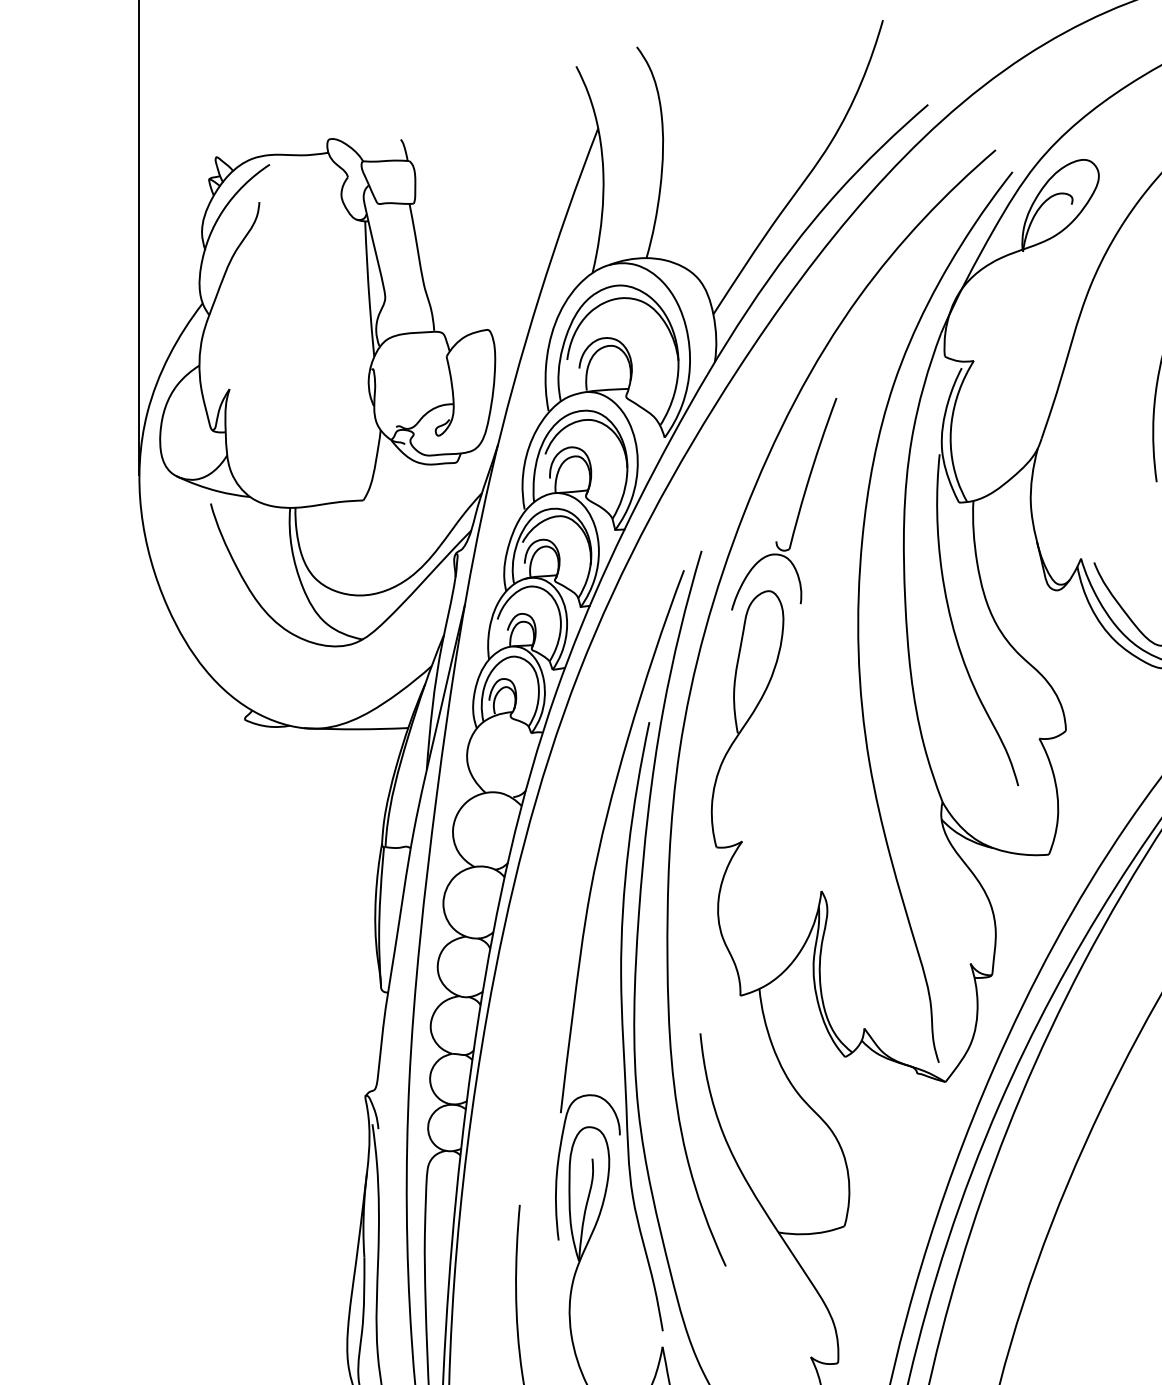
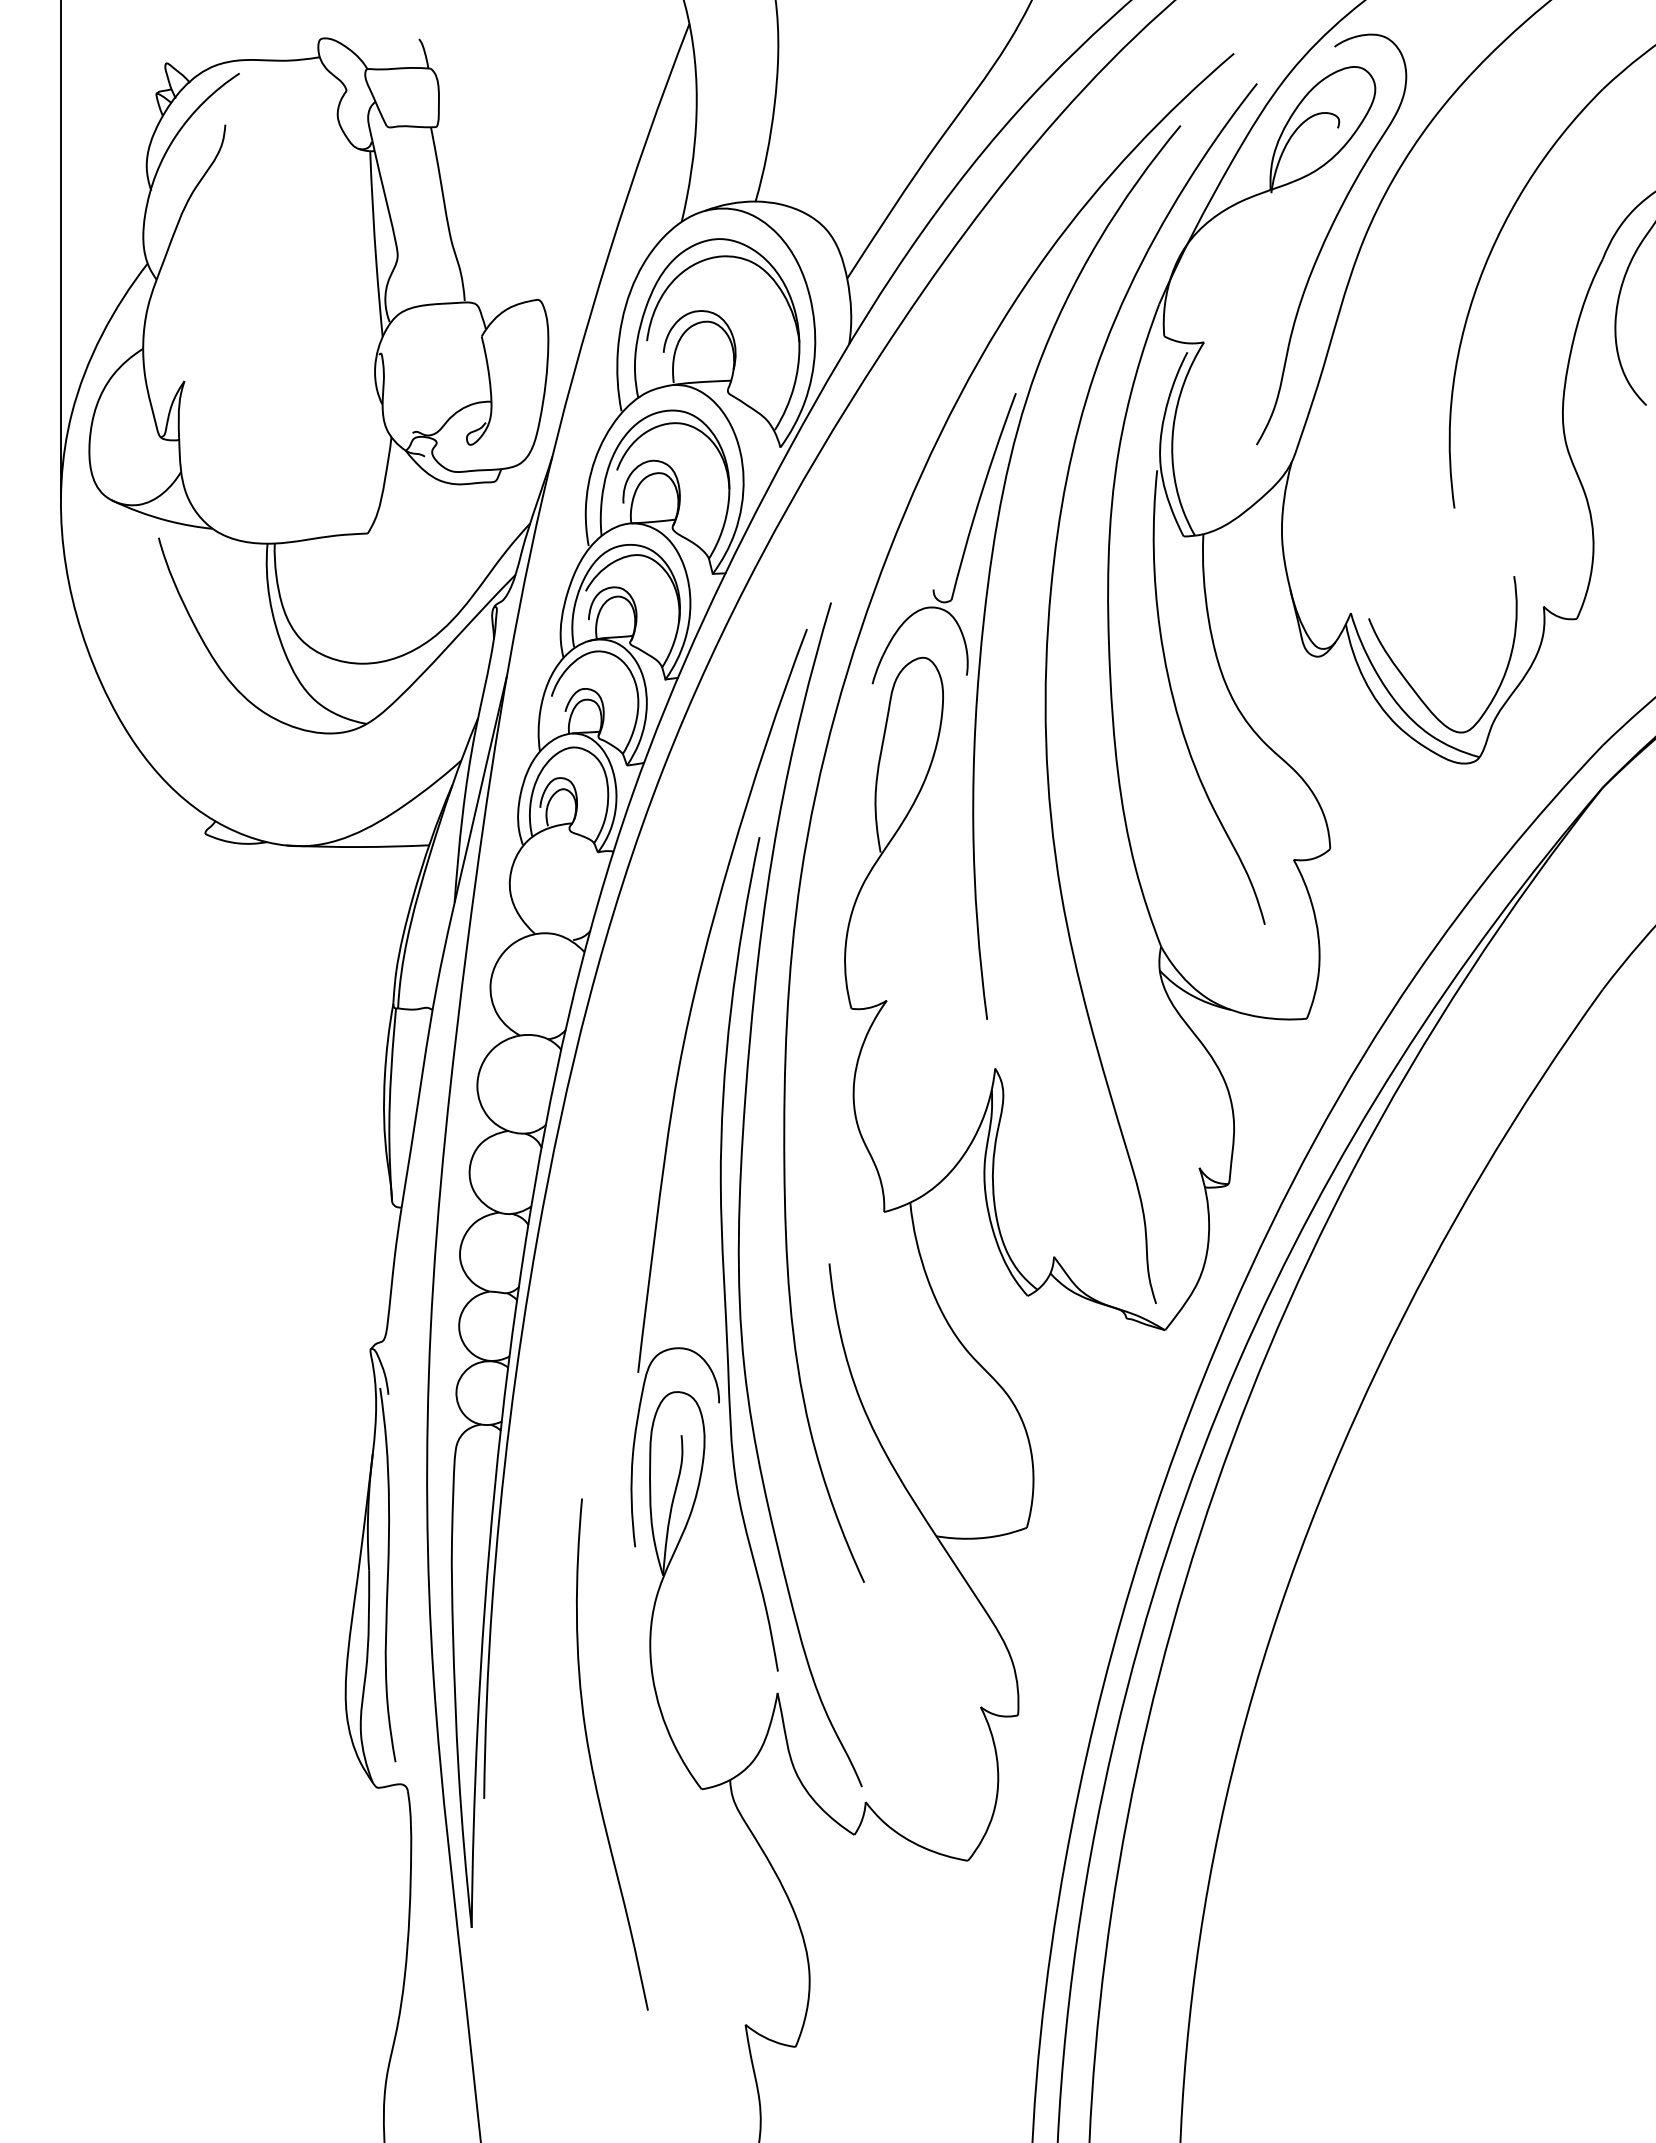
curve: (1064, 284) -> (1327, 237), added
curve: (819, 520) -> (992, 561), added

